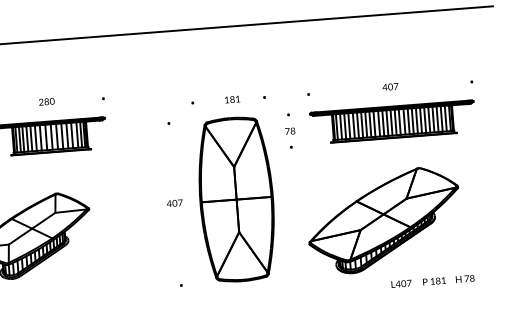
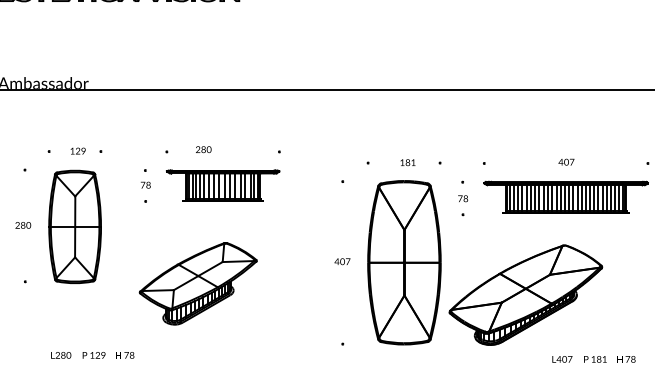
text: (46, 101) -> (203, 149), moved
part: (383, 220) -> (525, 294), moved

